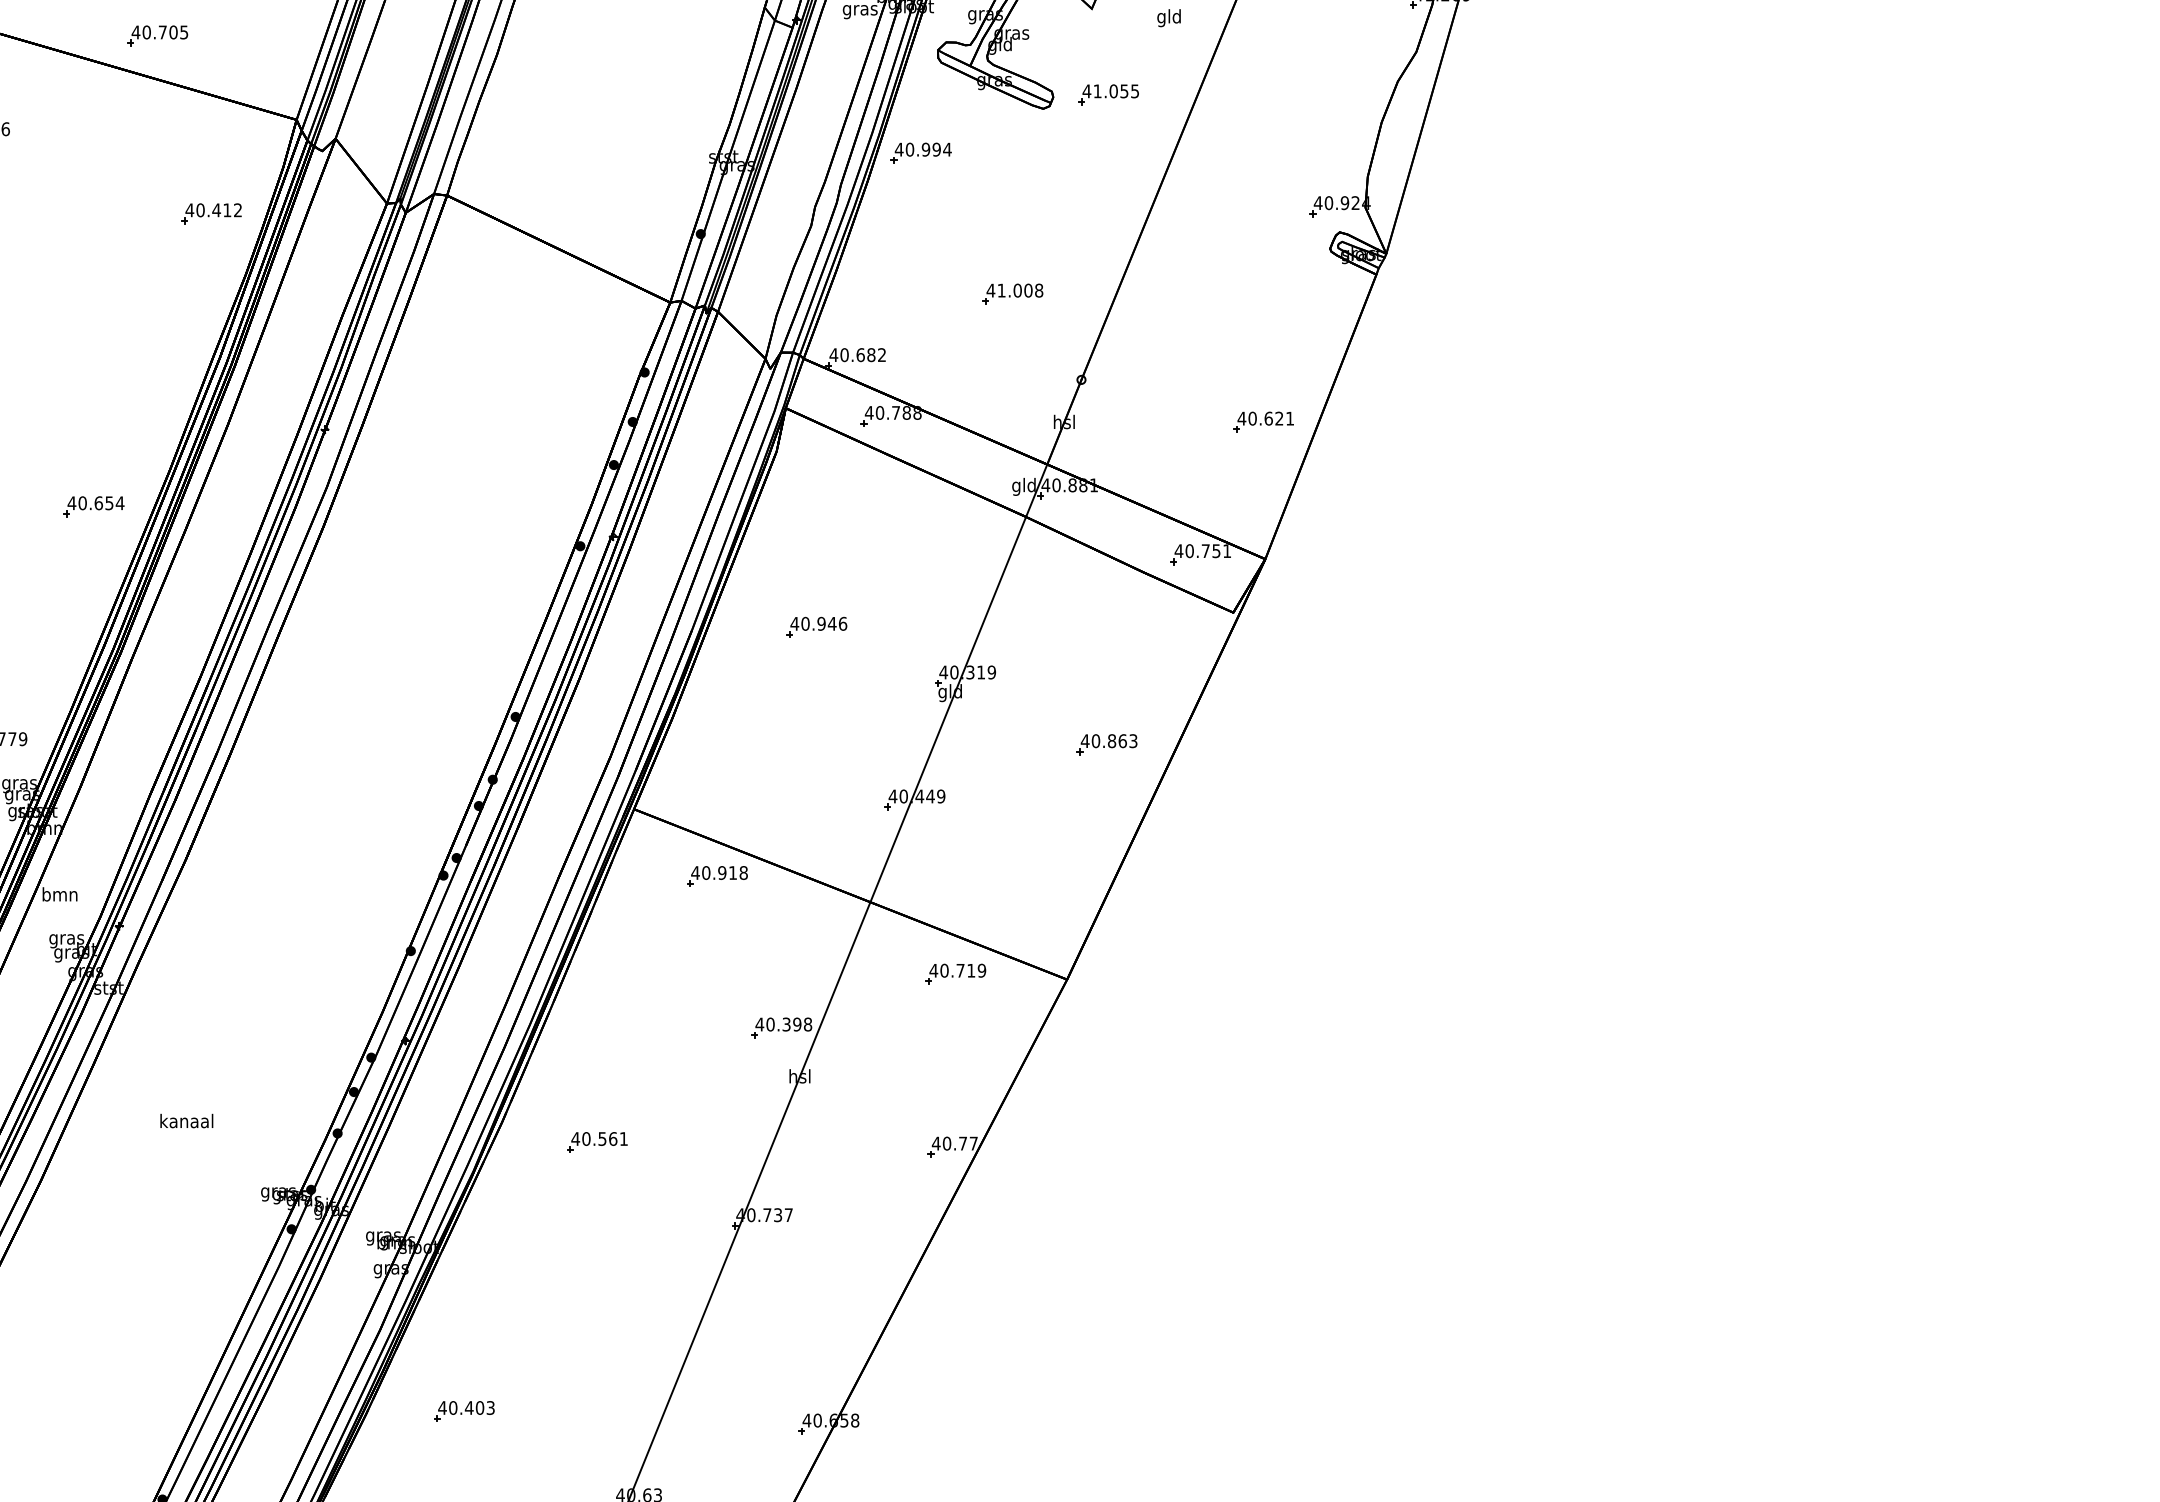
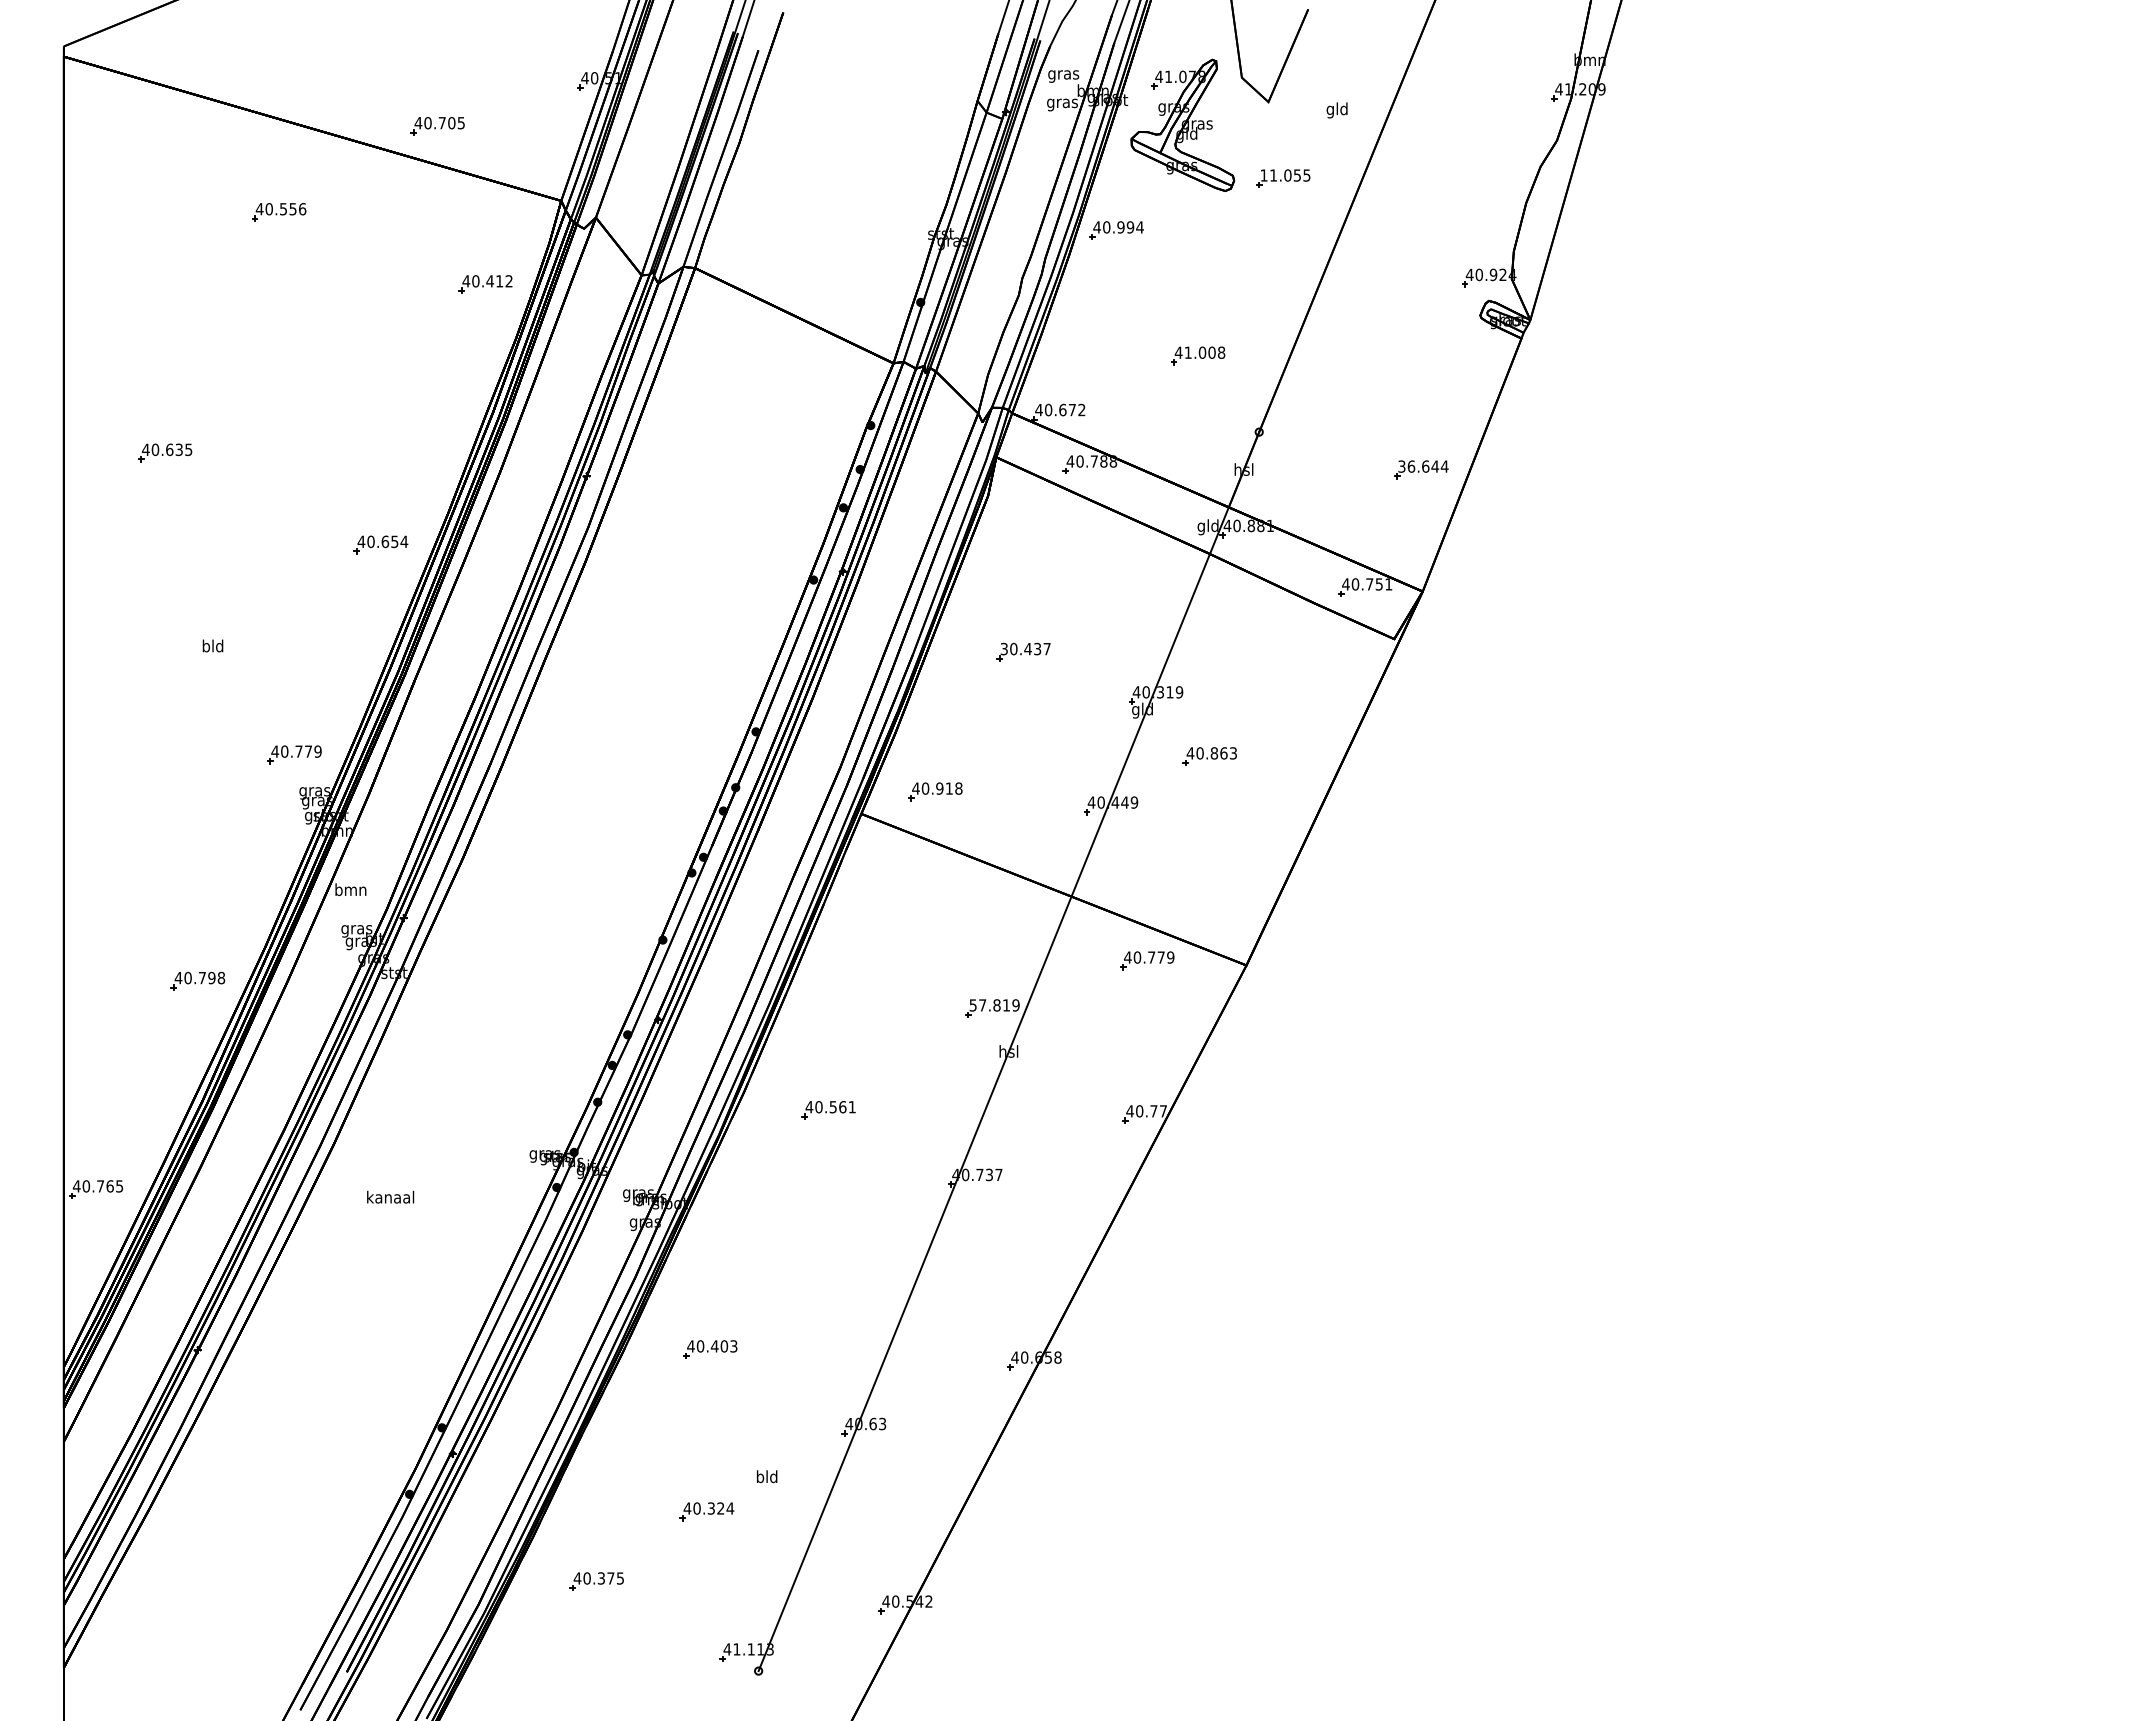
text: (1086, 91) -> (1263, 175), 41.055 -> 11.055
text: (871, 354) -> (1072, 409), 40.682 -> 40.672
text: (1266, 418) -> (1423, 466), 40.621 -> 36.644
text: (818, 623) -> (1025, 648), 40.946 -> 30.437
part: (1106, 744) -> (1209, 756), moved
part: (717, 876) -> (935, 791), moved
text: (970, 970) -> (1160, 957), 40.719 -> 40.779
text: (783, 1024) -> (994, 1005), 40.398 -> 57.819
text: (186, 1120) -> (390, 1196), moved

